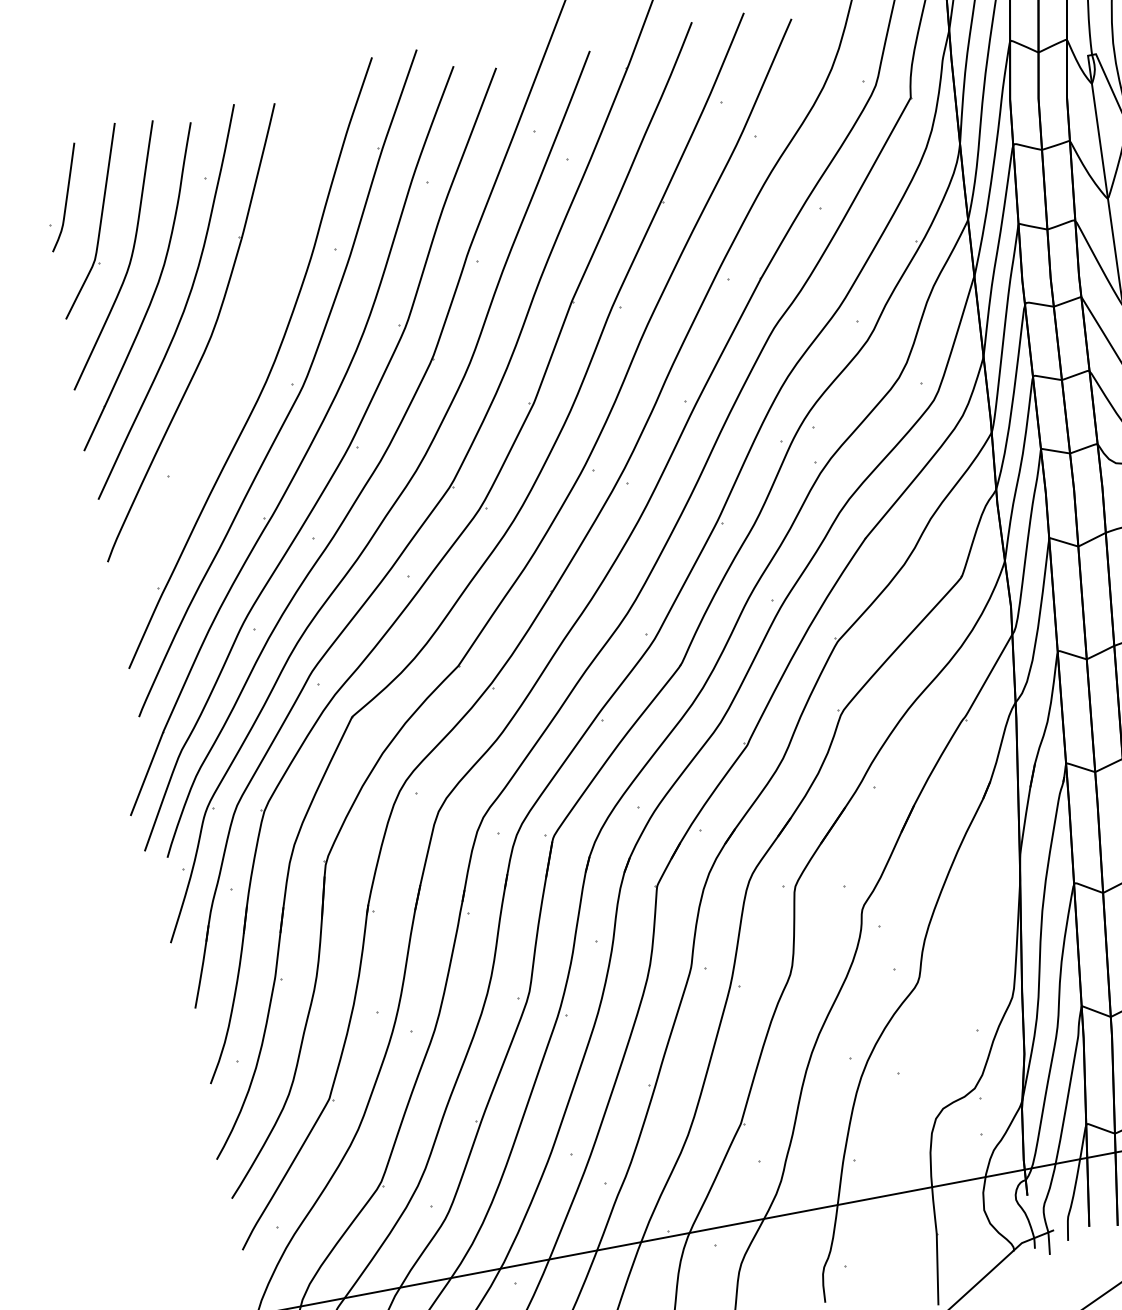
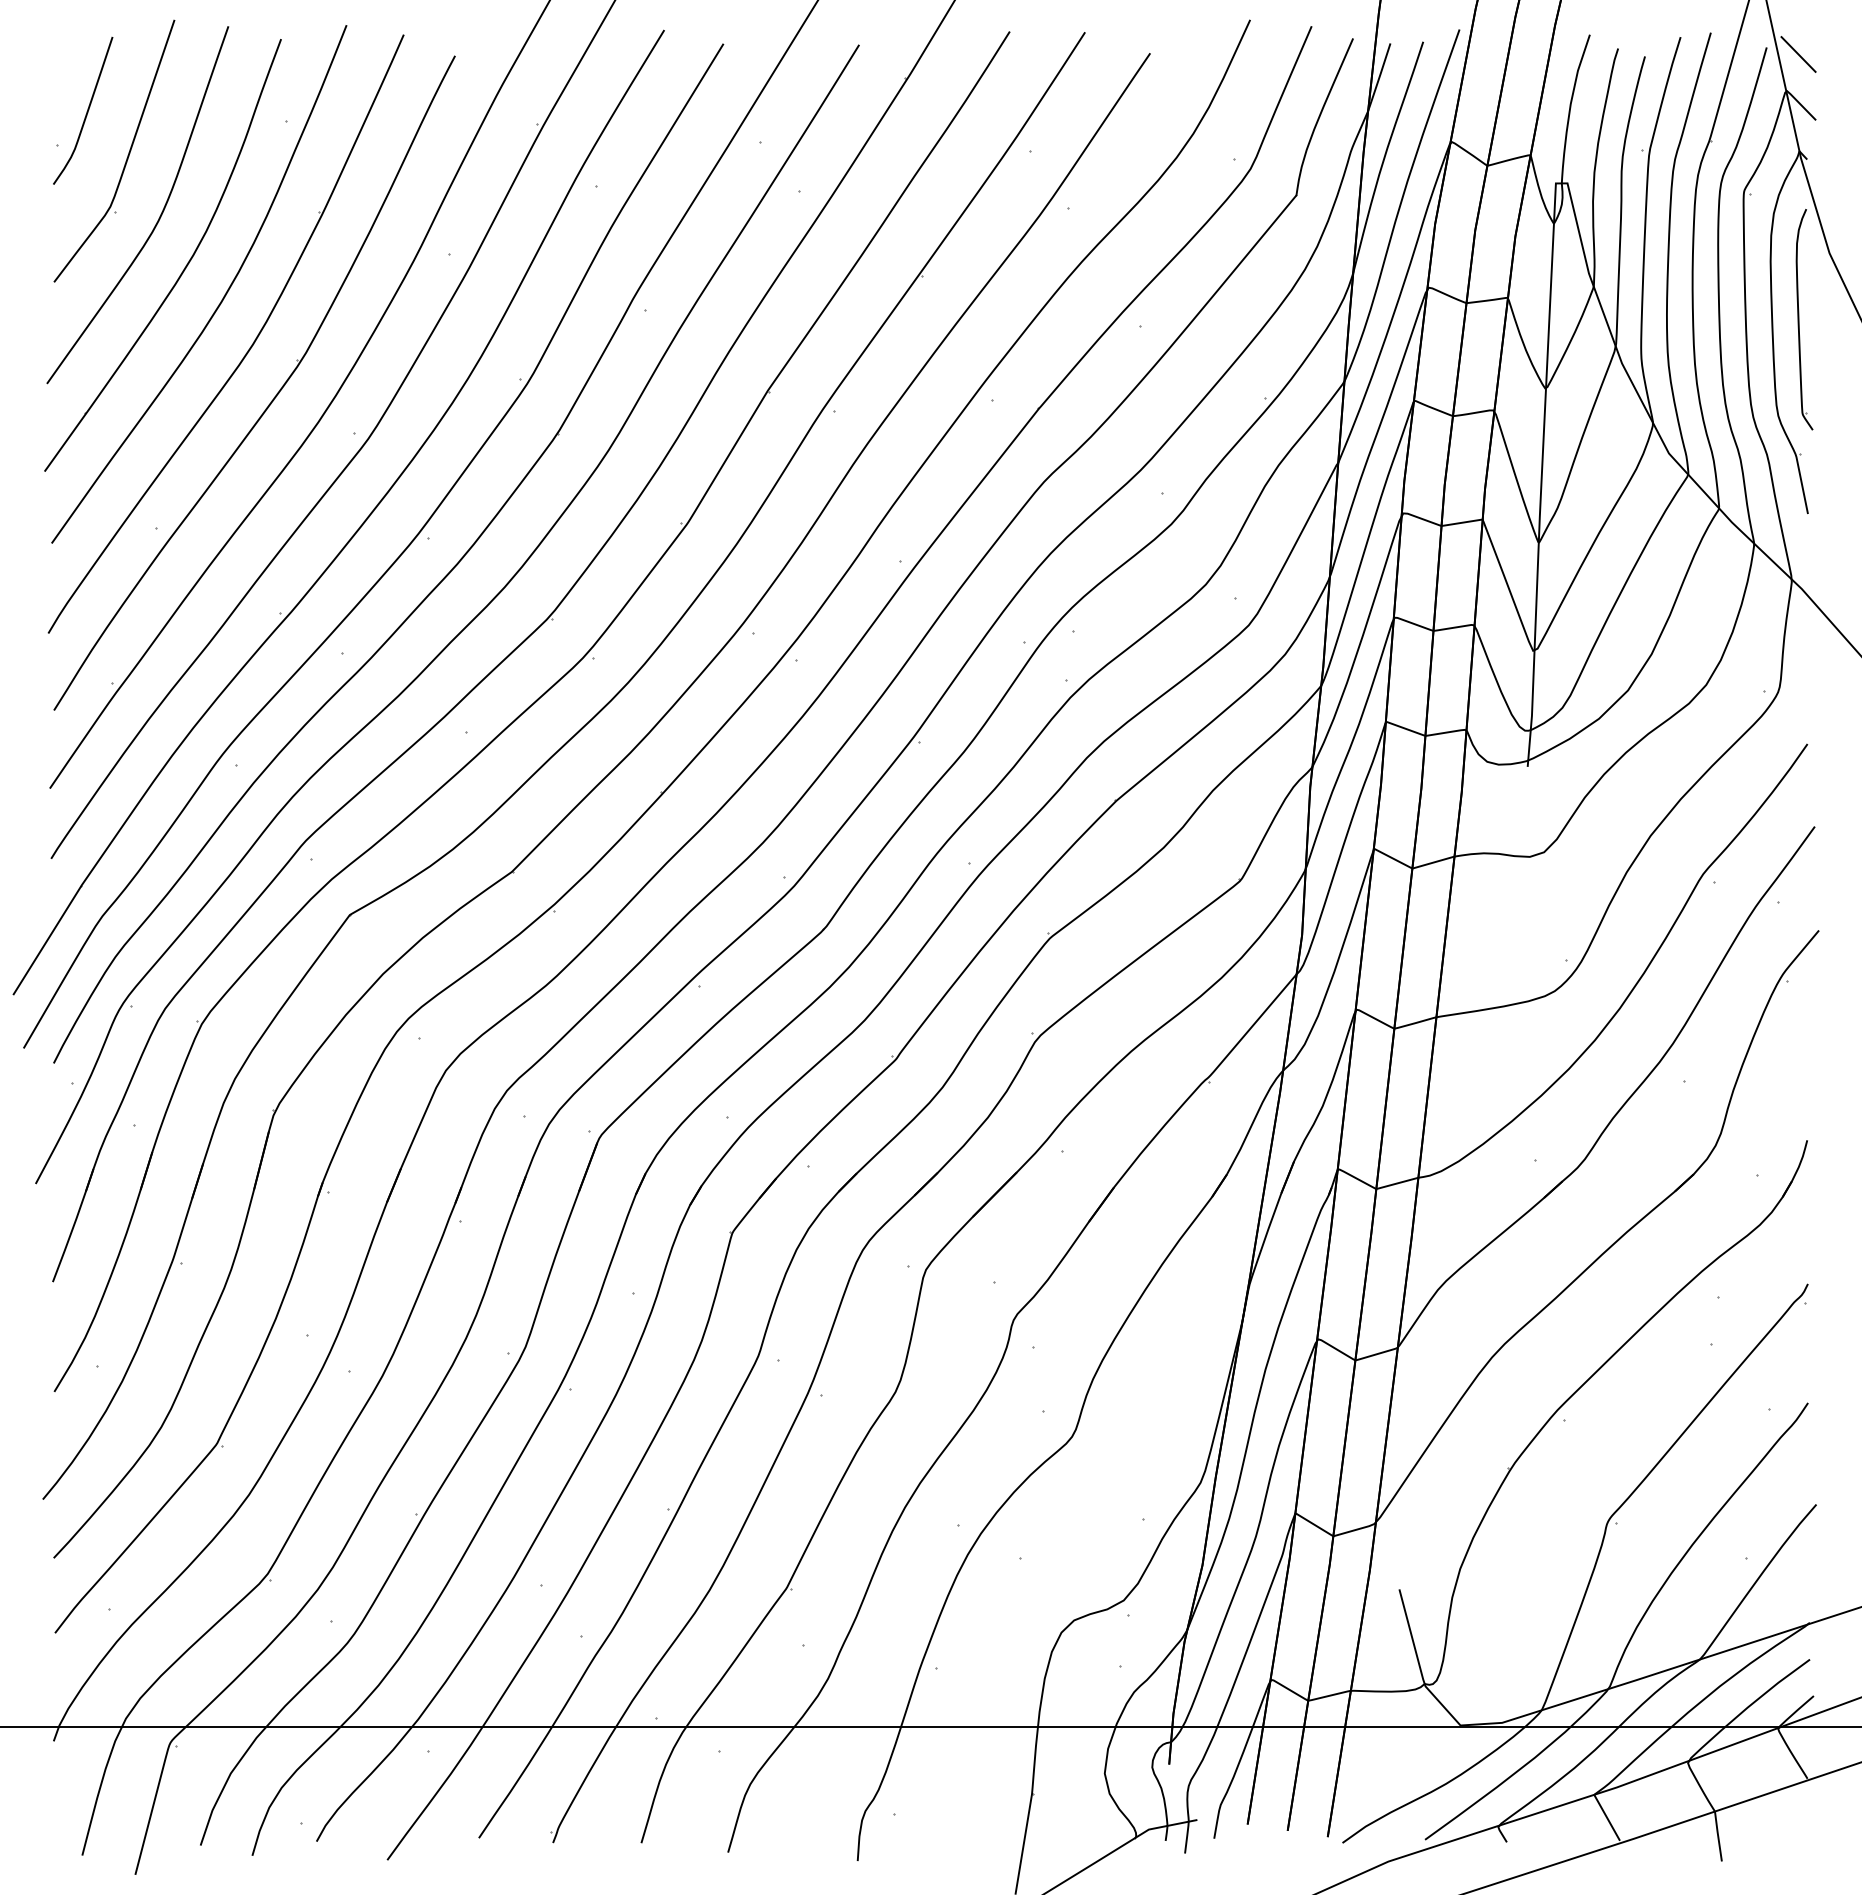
part: (232, 370) -> (273, 397), added

